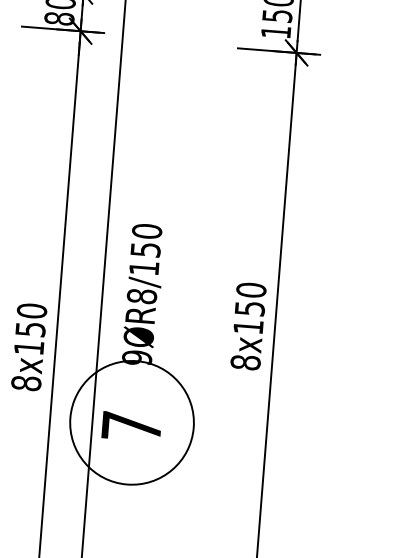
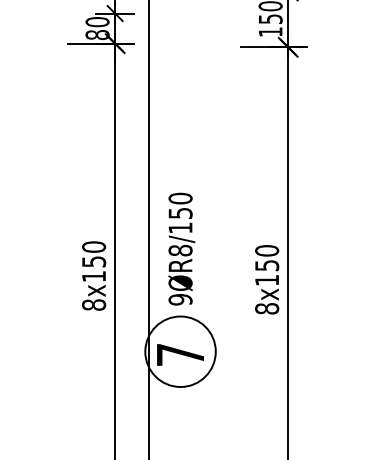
text: (249, 326) -> (267, 279), moved
text: (29, 346) -> (94, 275), moved
circle: (132, 422) -> (180, 351), size x0.71

